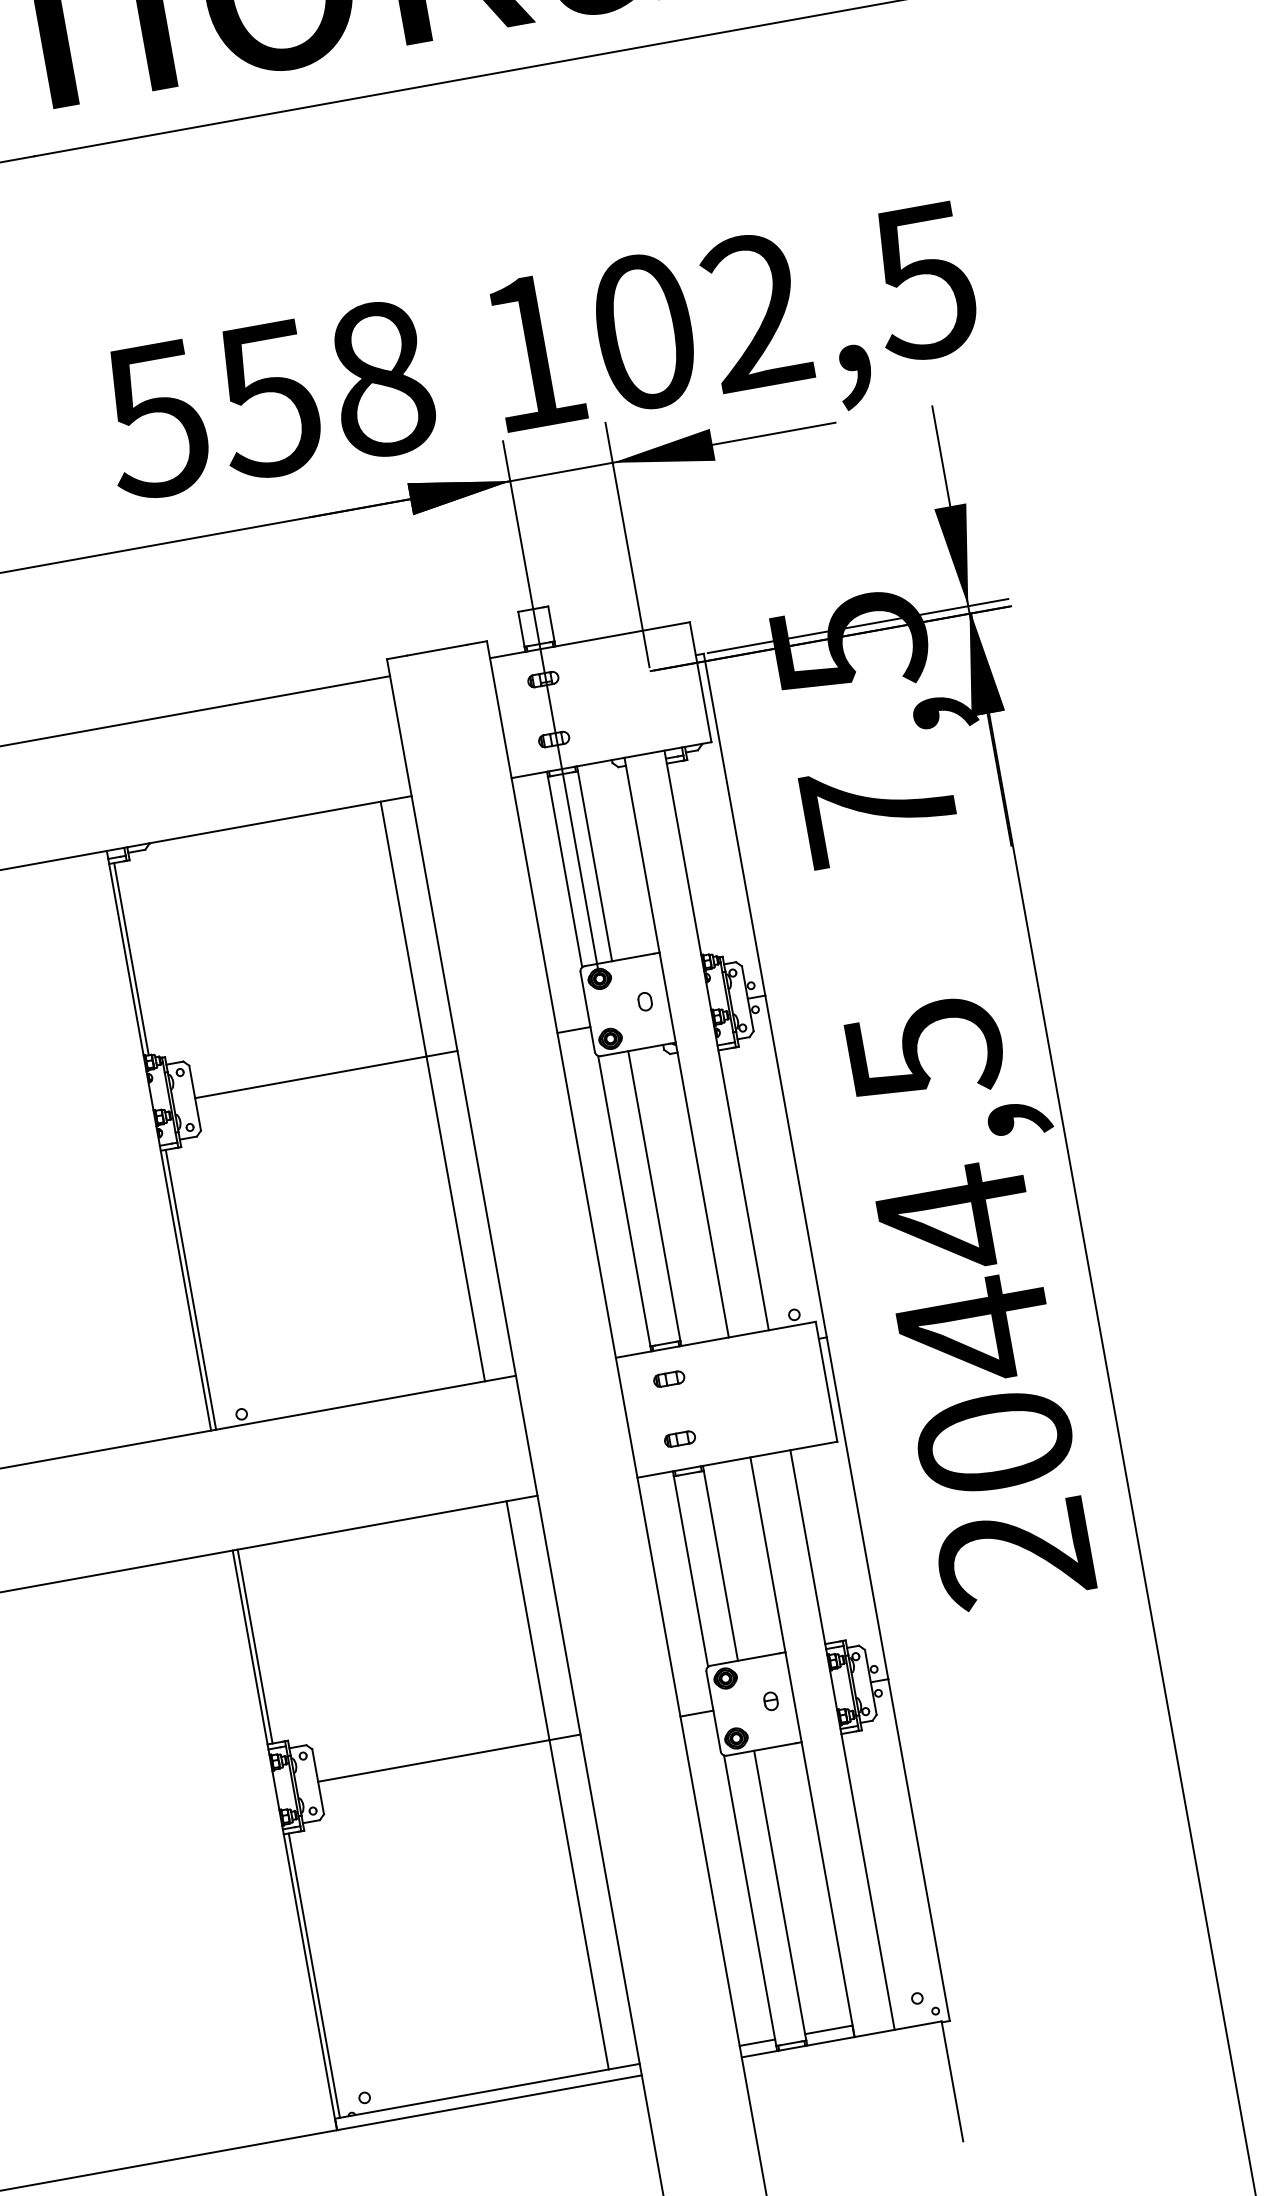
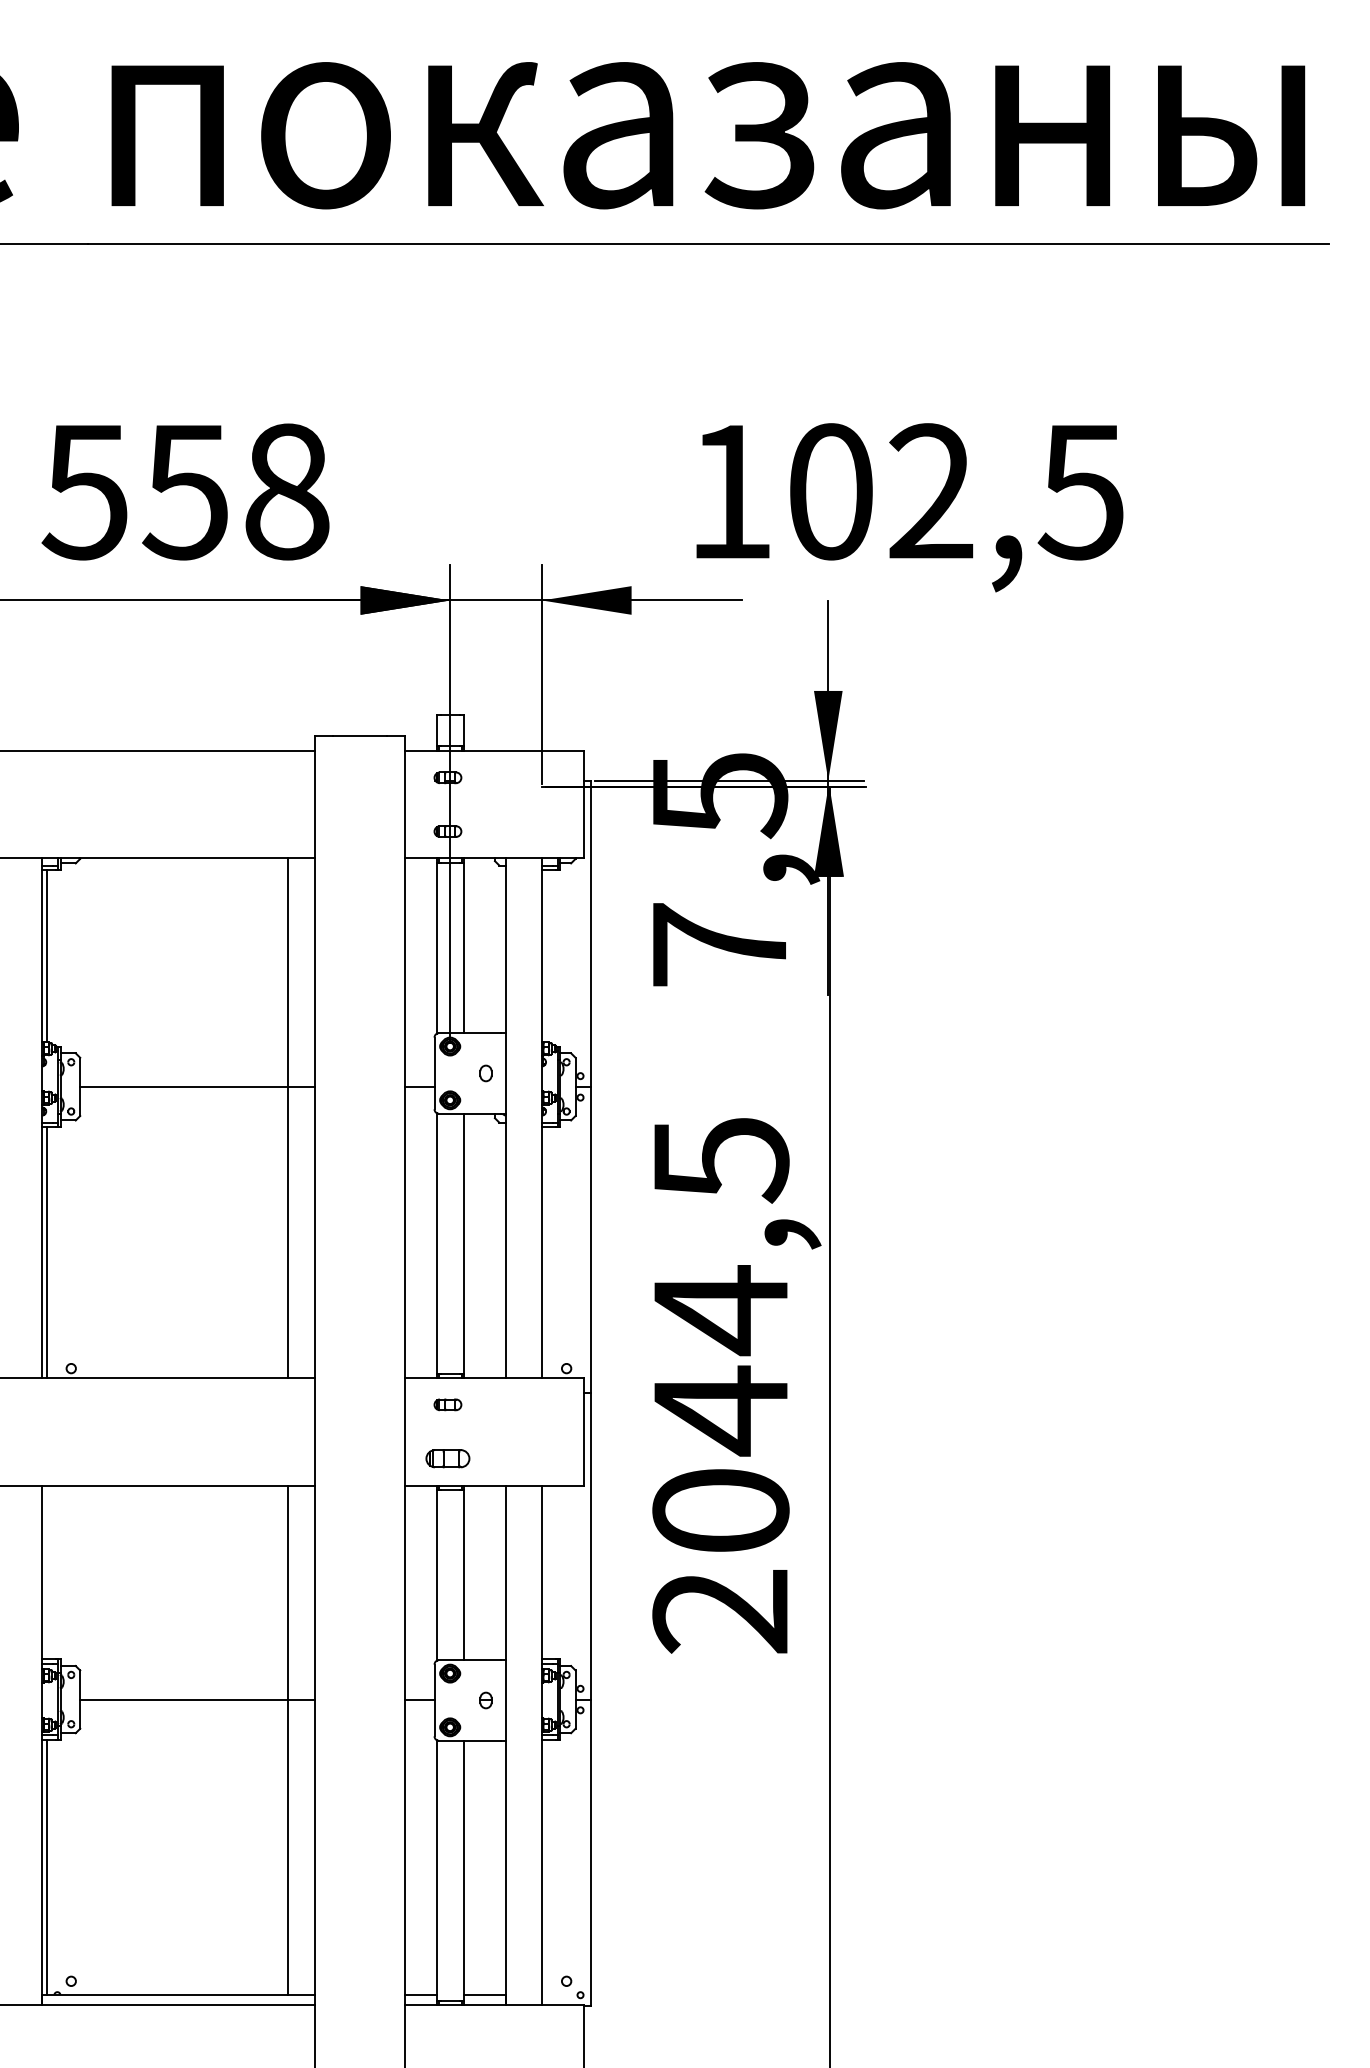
text: (735, 333) -> (909, 507), moved
text: (267, 399) -> (185, 491), moved
part: (679, 1439) -> (447, 1458), size x1.6
line: (254, 1646) -> (46, 1572), removed

